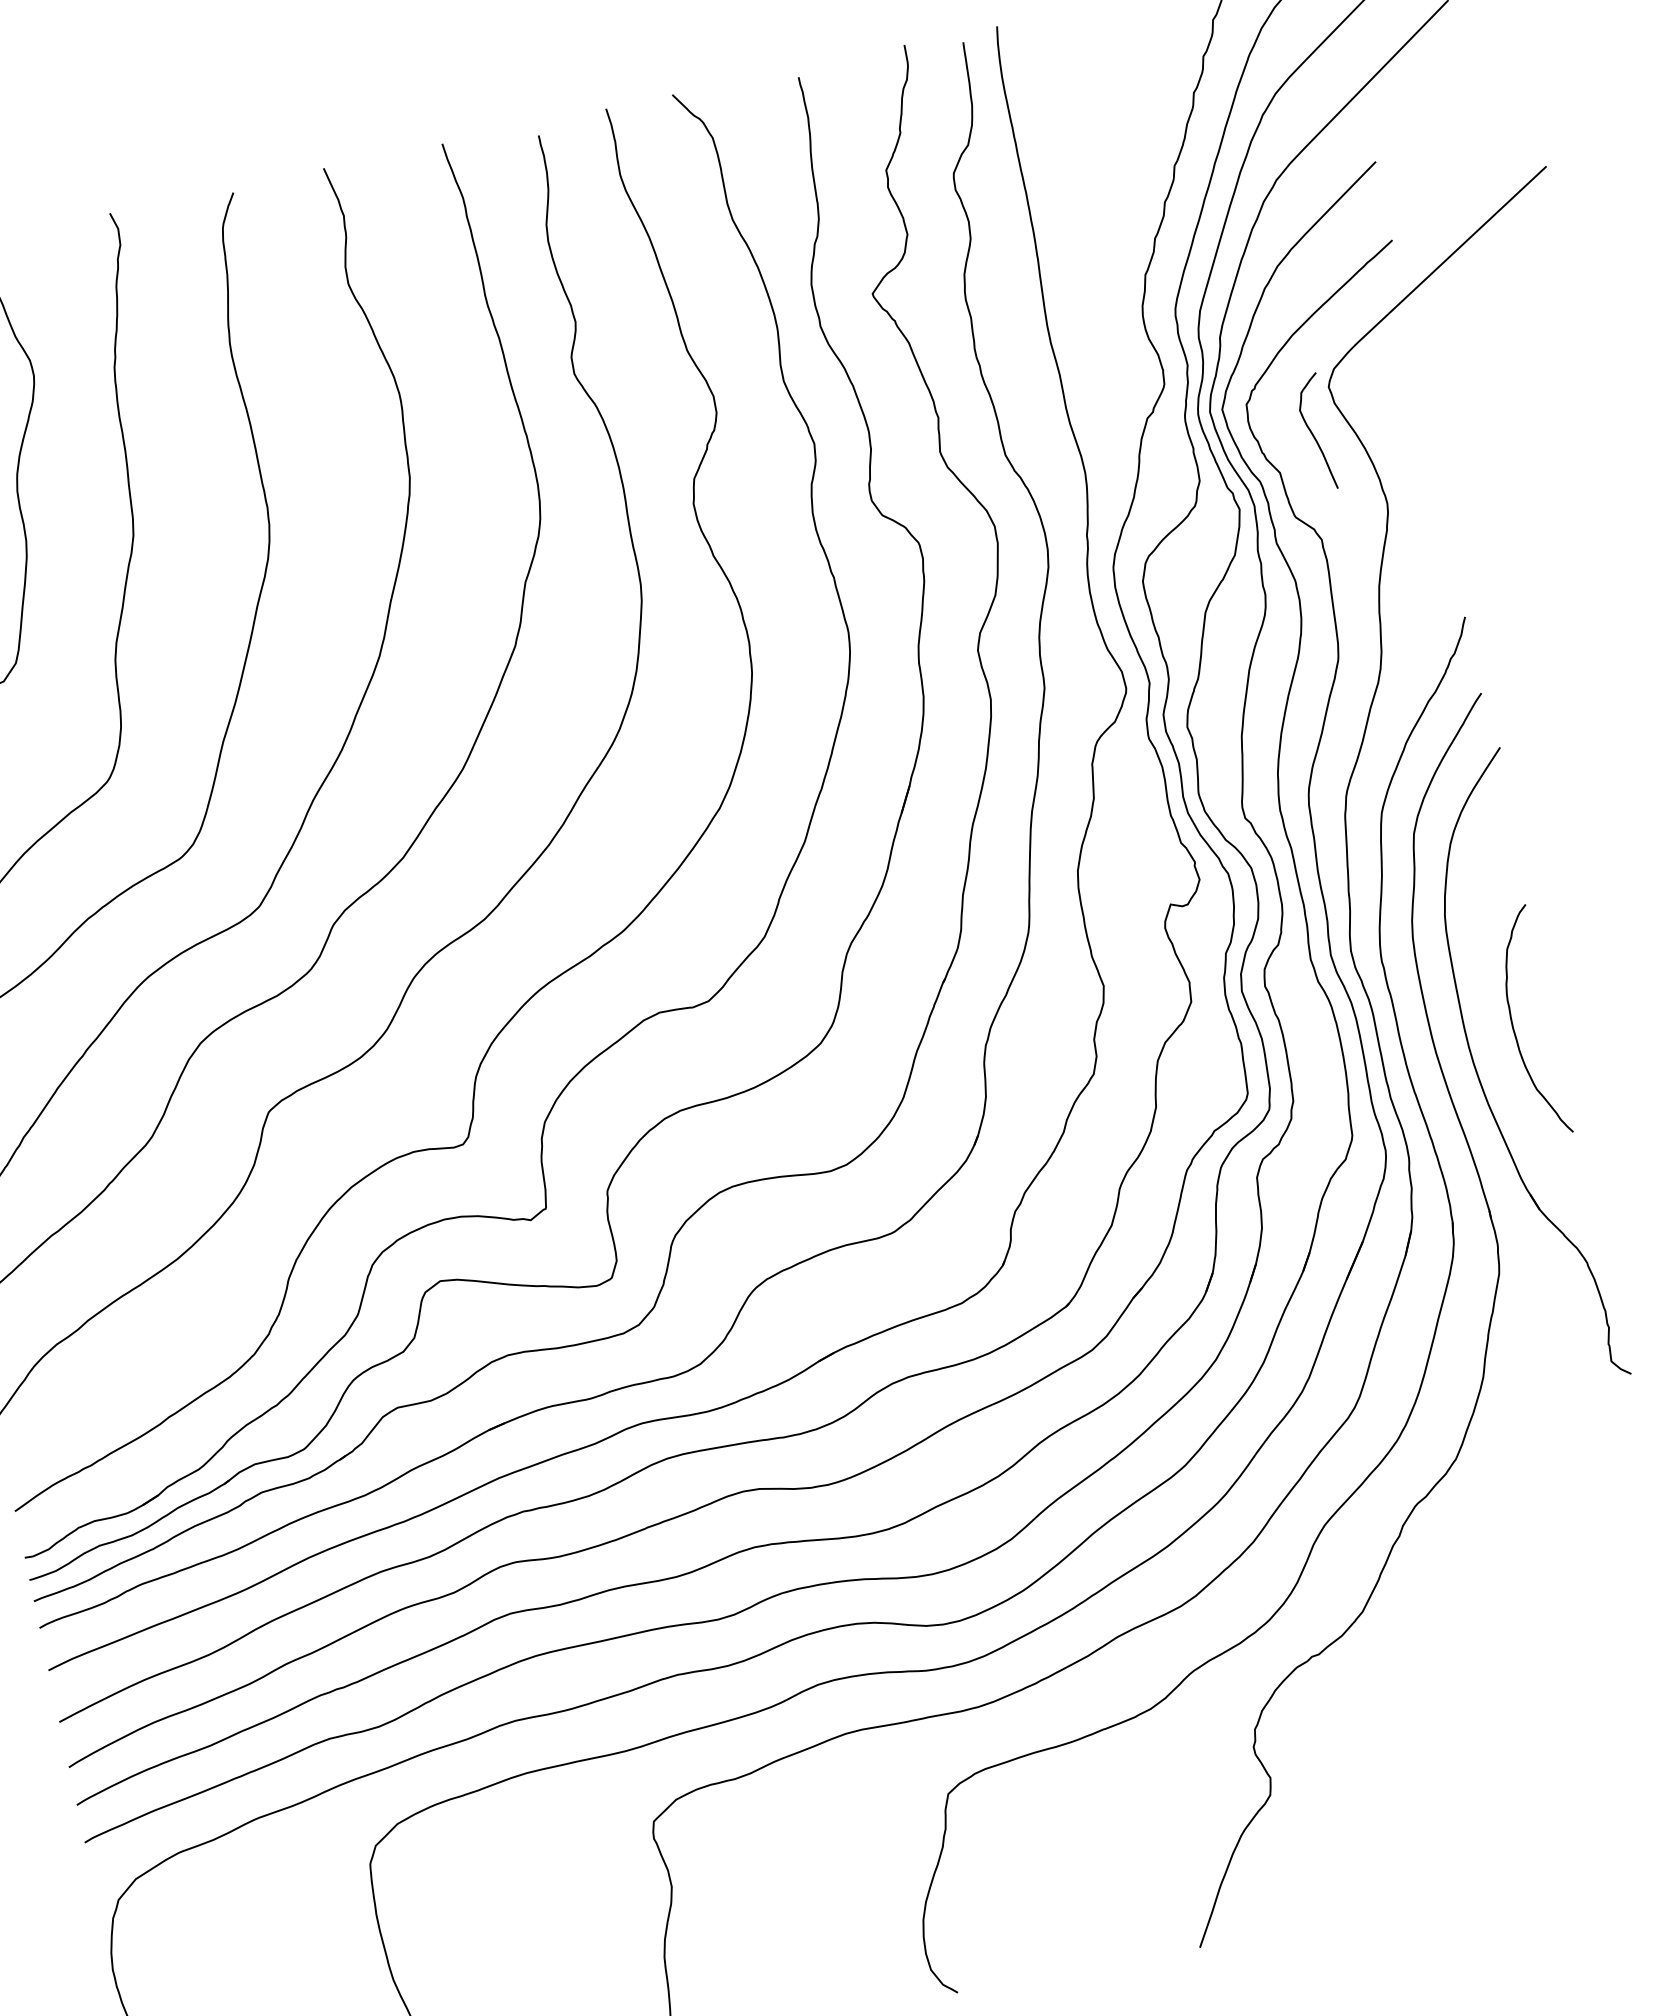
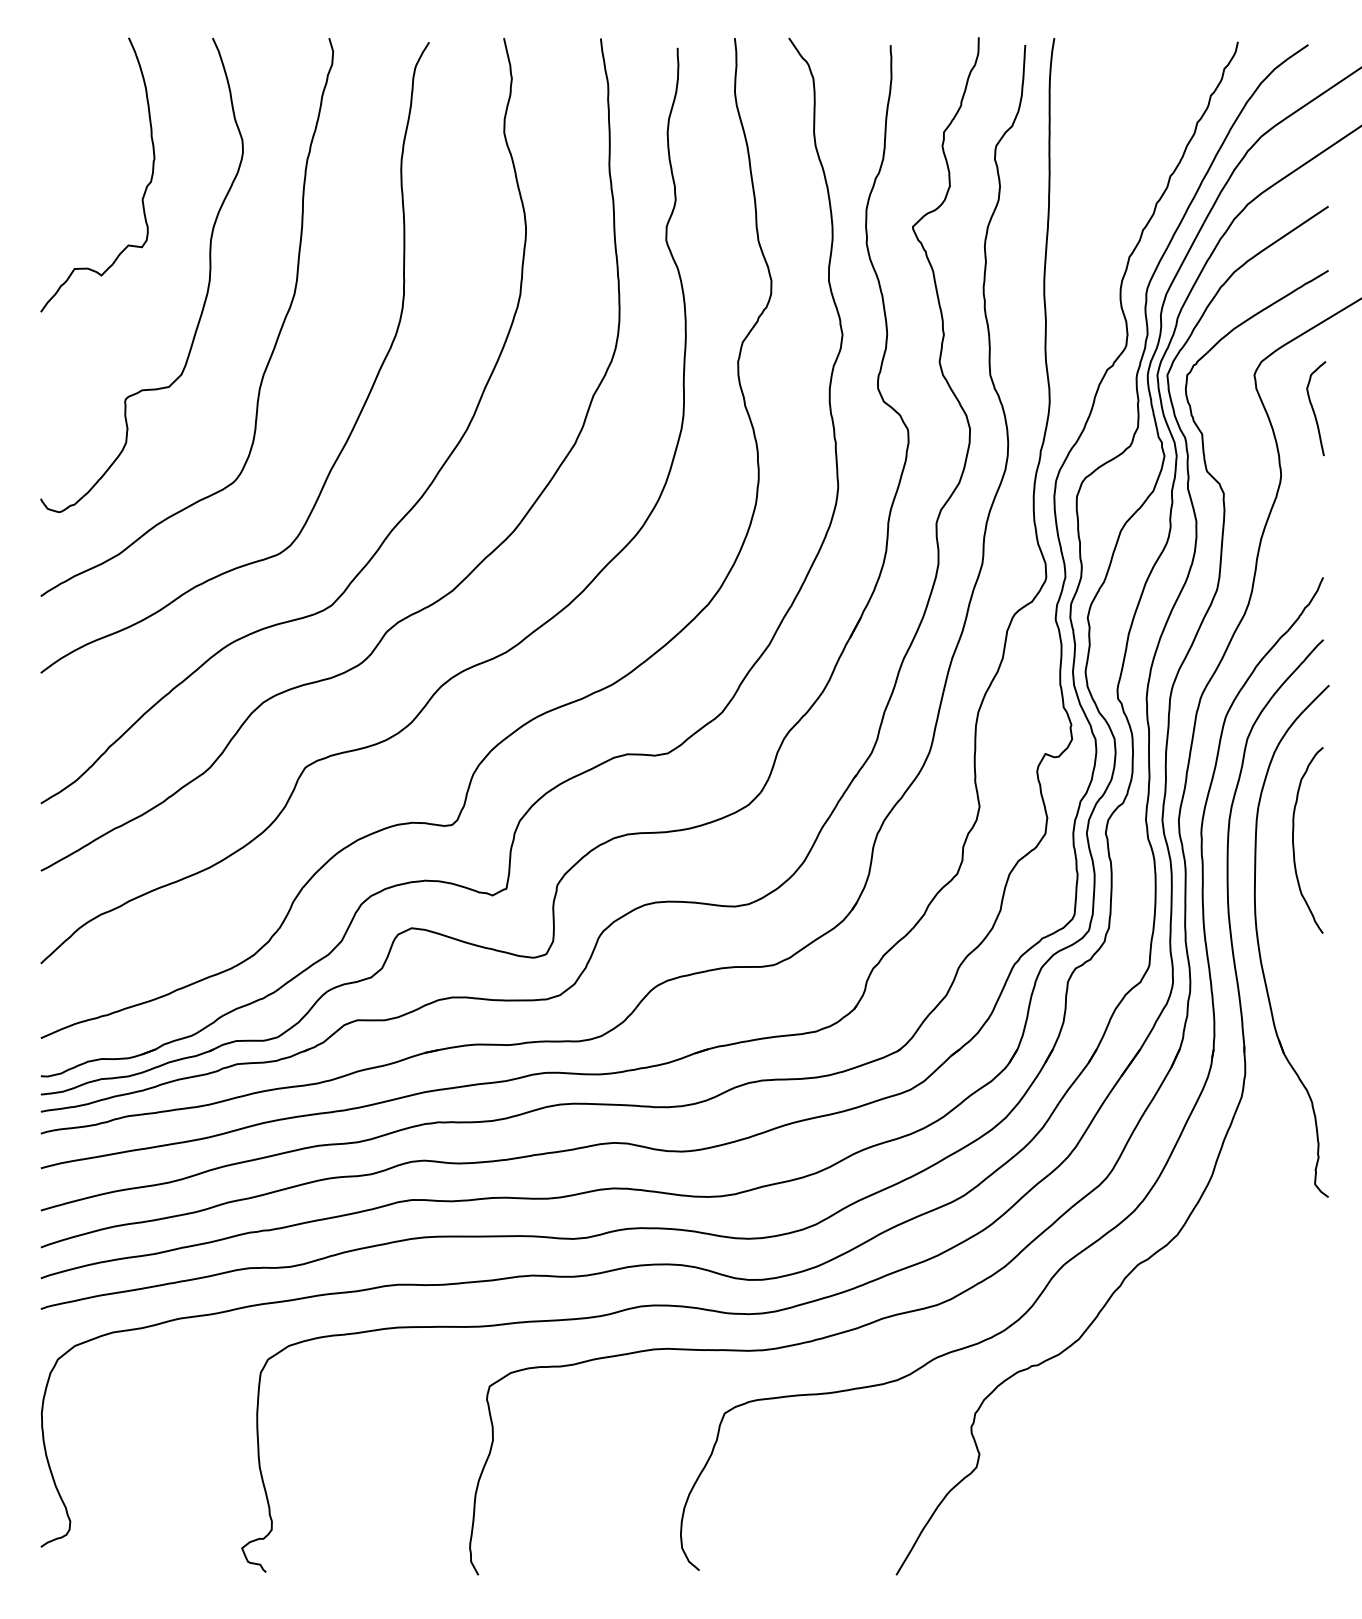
curve: (1314, 435) -> (1314, 410), moved
curve: (1515, 1030) -> (1294, 844), moved

